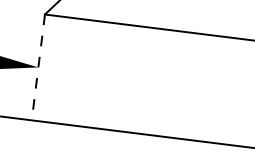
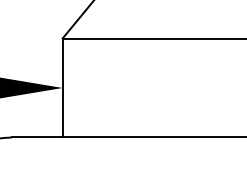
line: (38, 67) -> (62, 88), dashed -> solid

